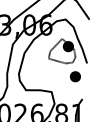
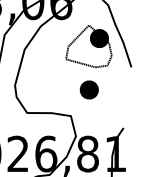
part: (75, 76) -> (89, 89), moved

